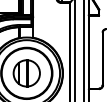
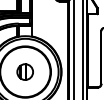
part: (26, 73) -> (25, 72), size x0.6

